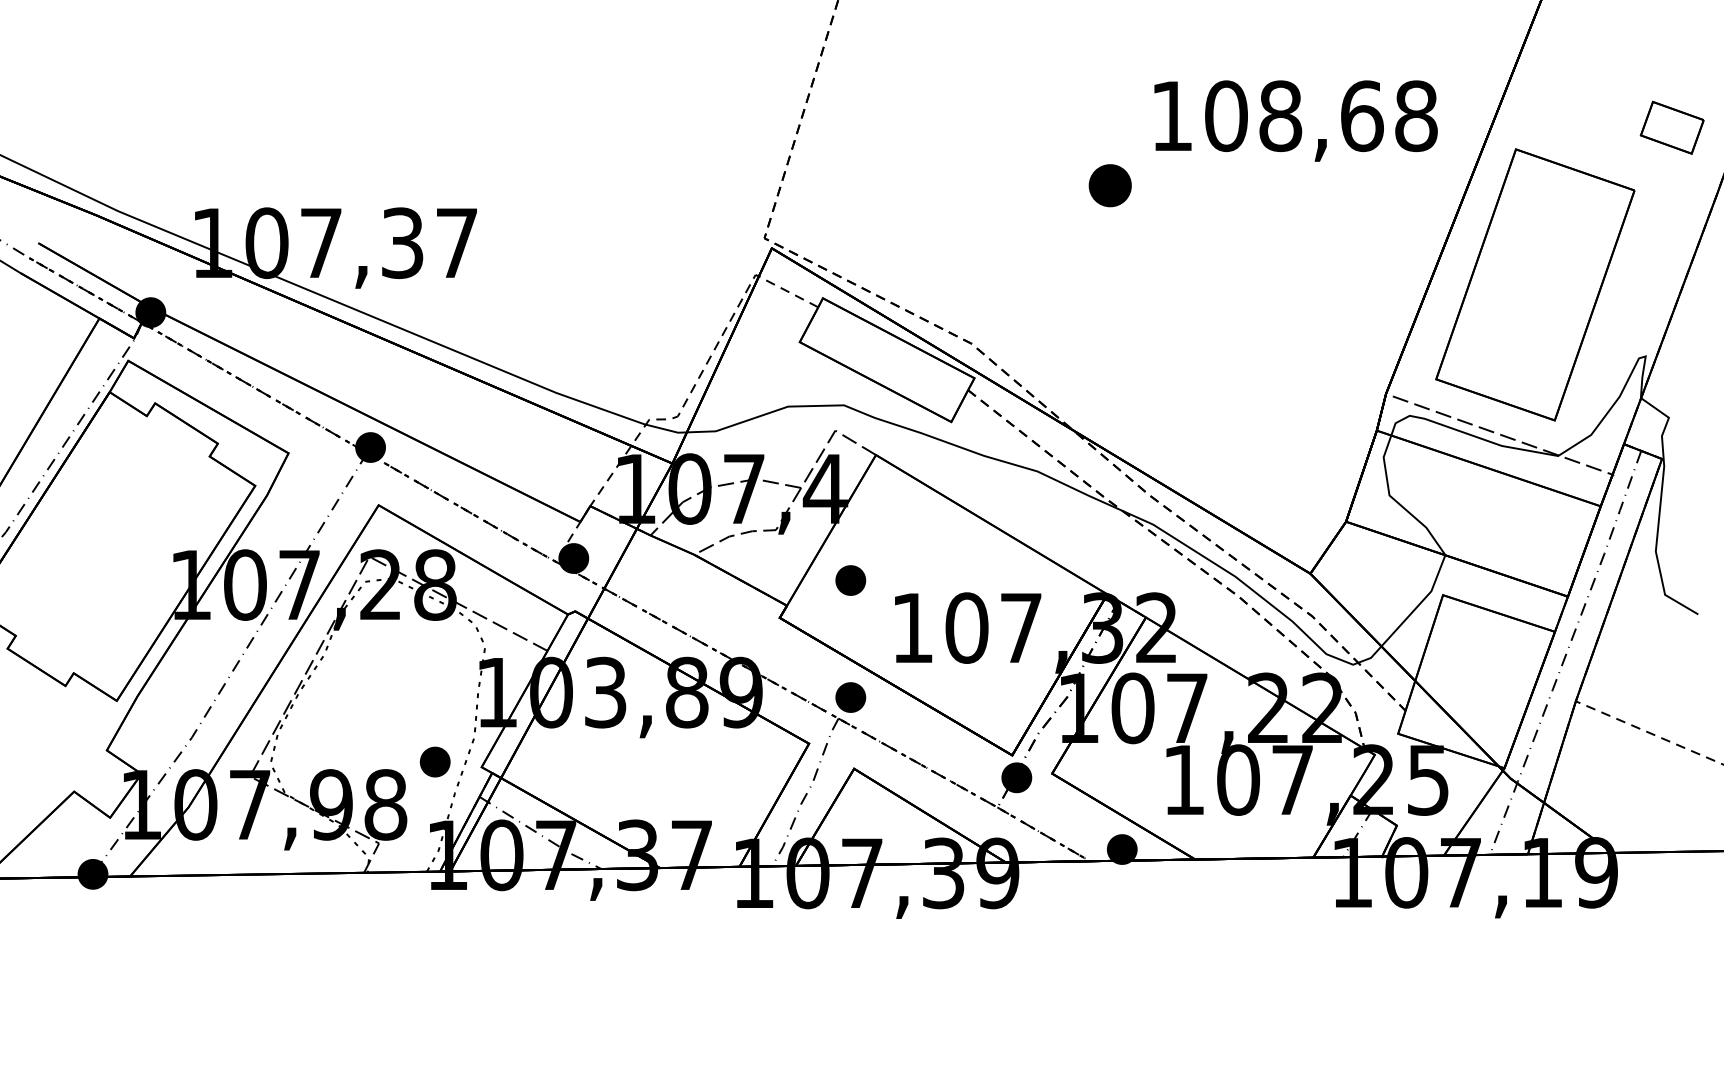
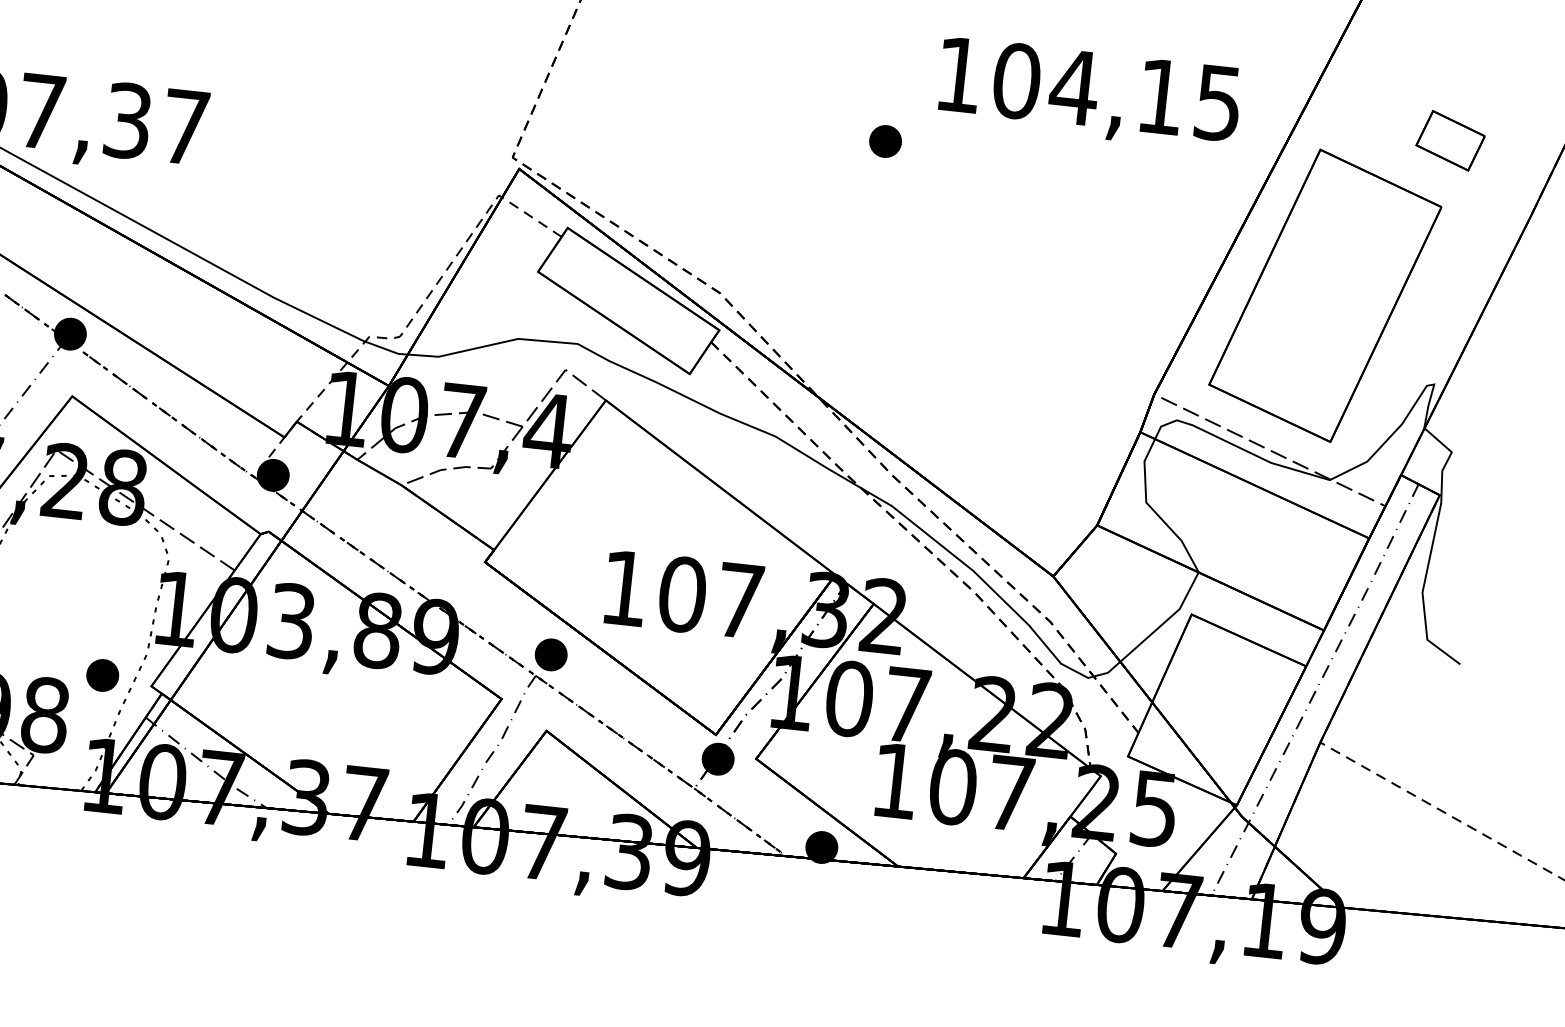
text: (1347, 116) -> (1145, 95), 108,68 -> 104,15
part: (1671, 127) -> (1449, 140), moved
part: (1109, 185) -> (884, 141), size x0.71
part: (850, 580) -> (564, 530), removed

